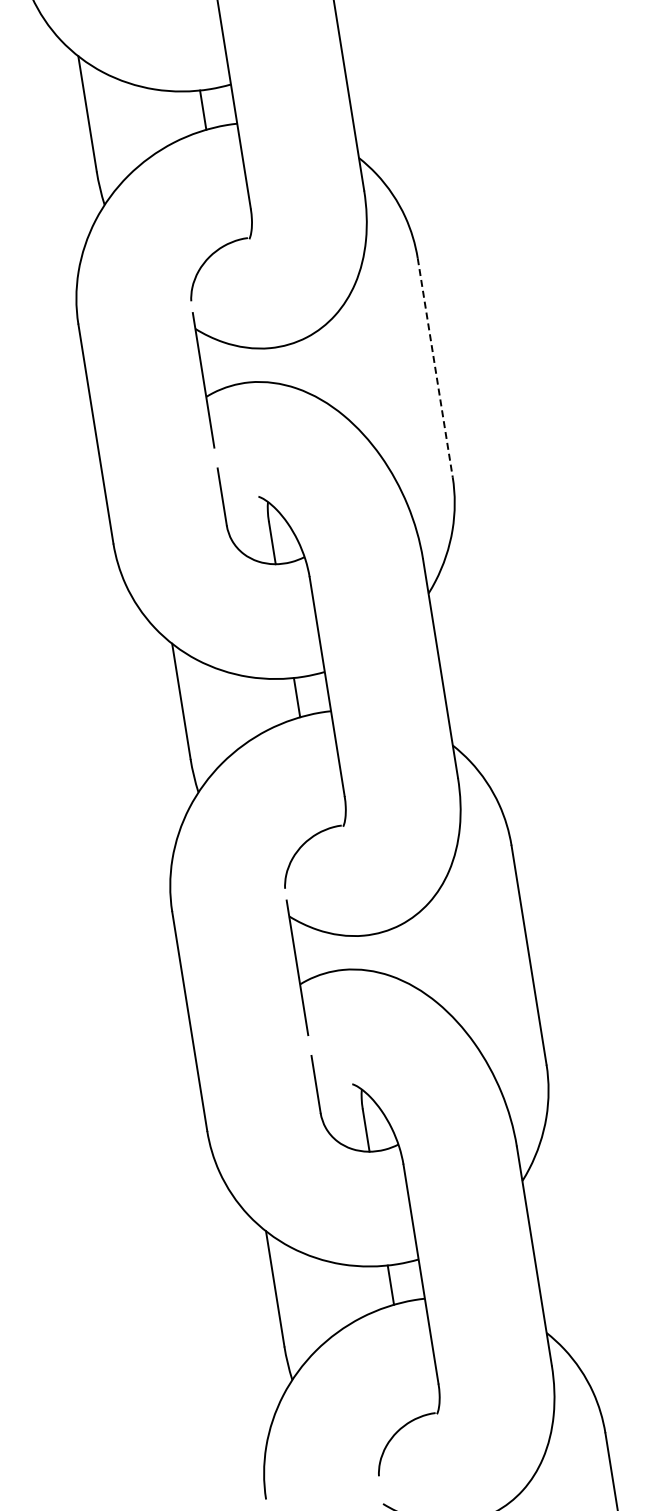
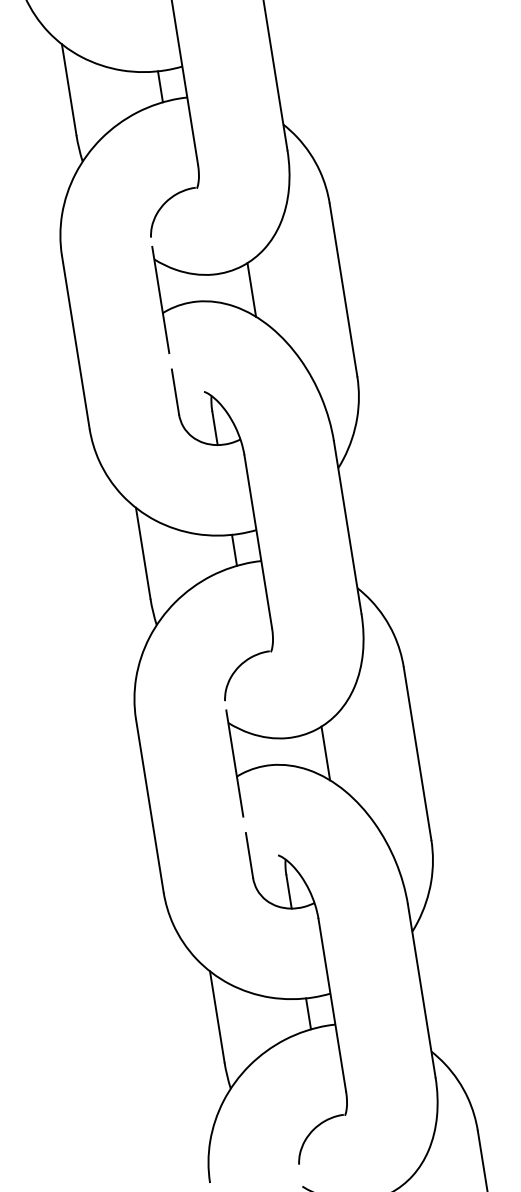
line: (318, 367) -> (251, 289), added
line: (435, 367) -> (343, 289), dashed -> solid
line: (412, 955) -> (325, 753), added

